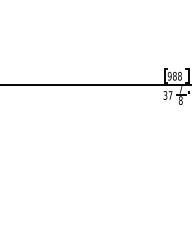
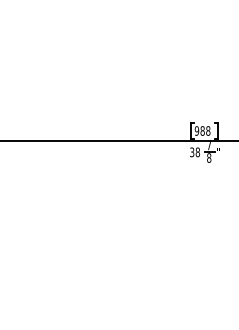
text: (170, 95) -> (197, 152), 37 -> 38

